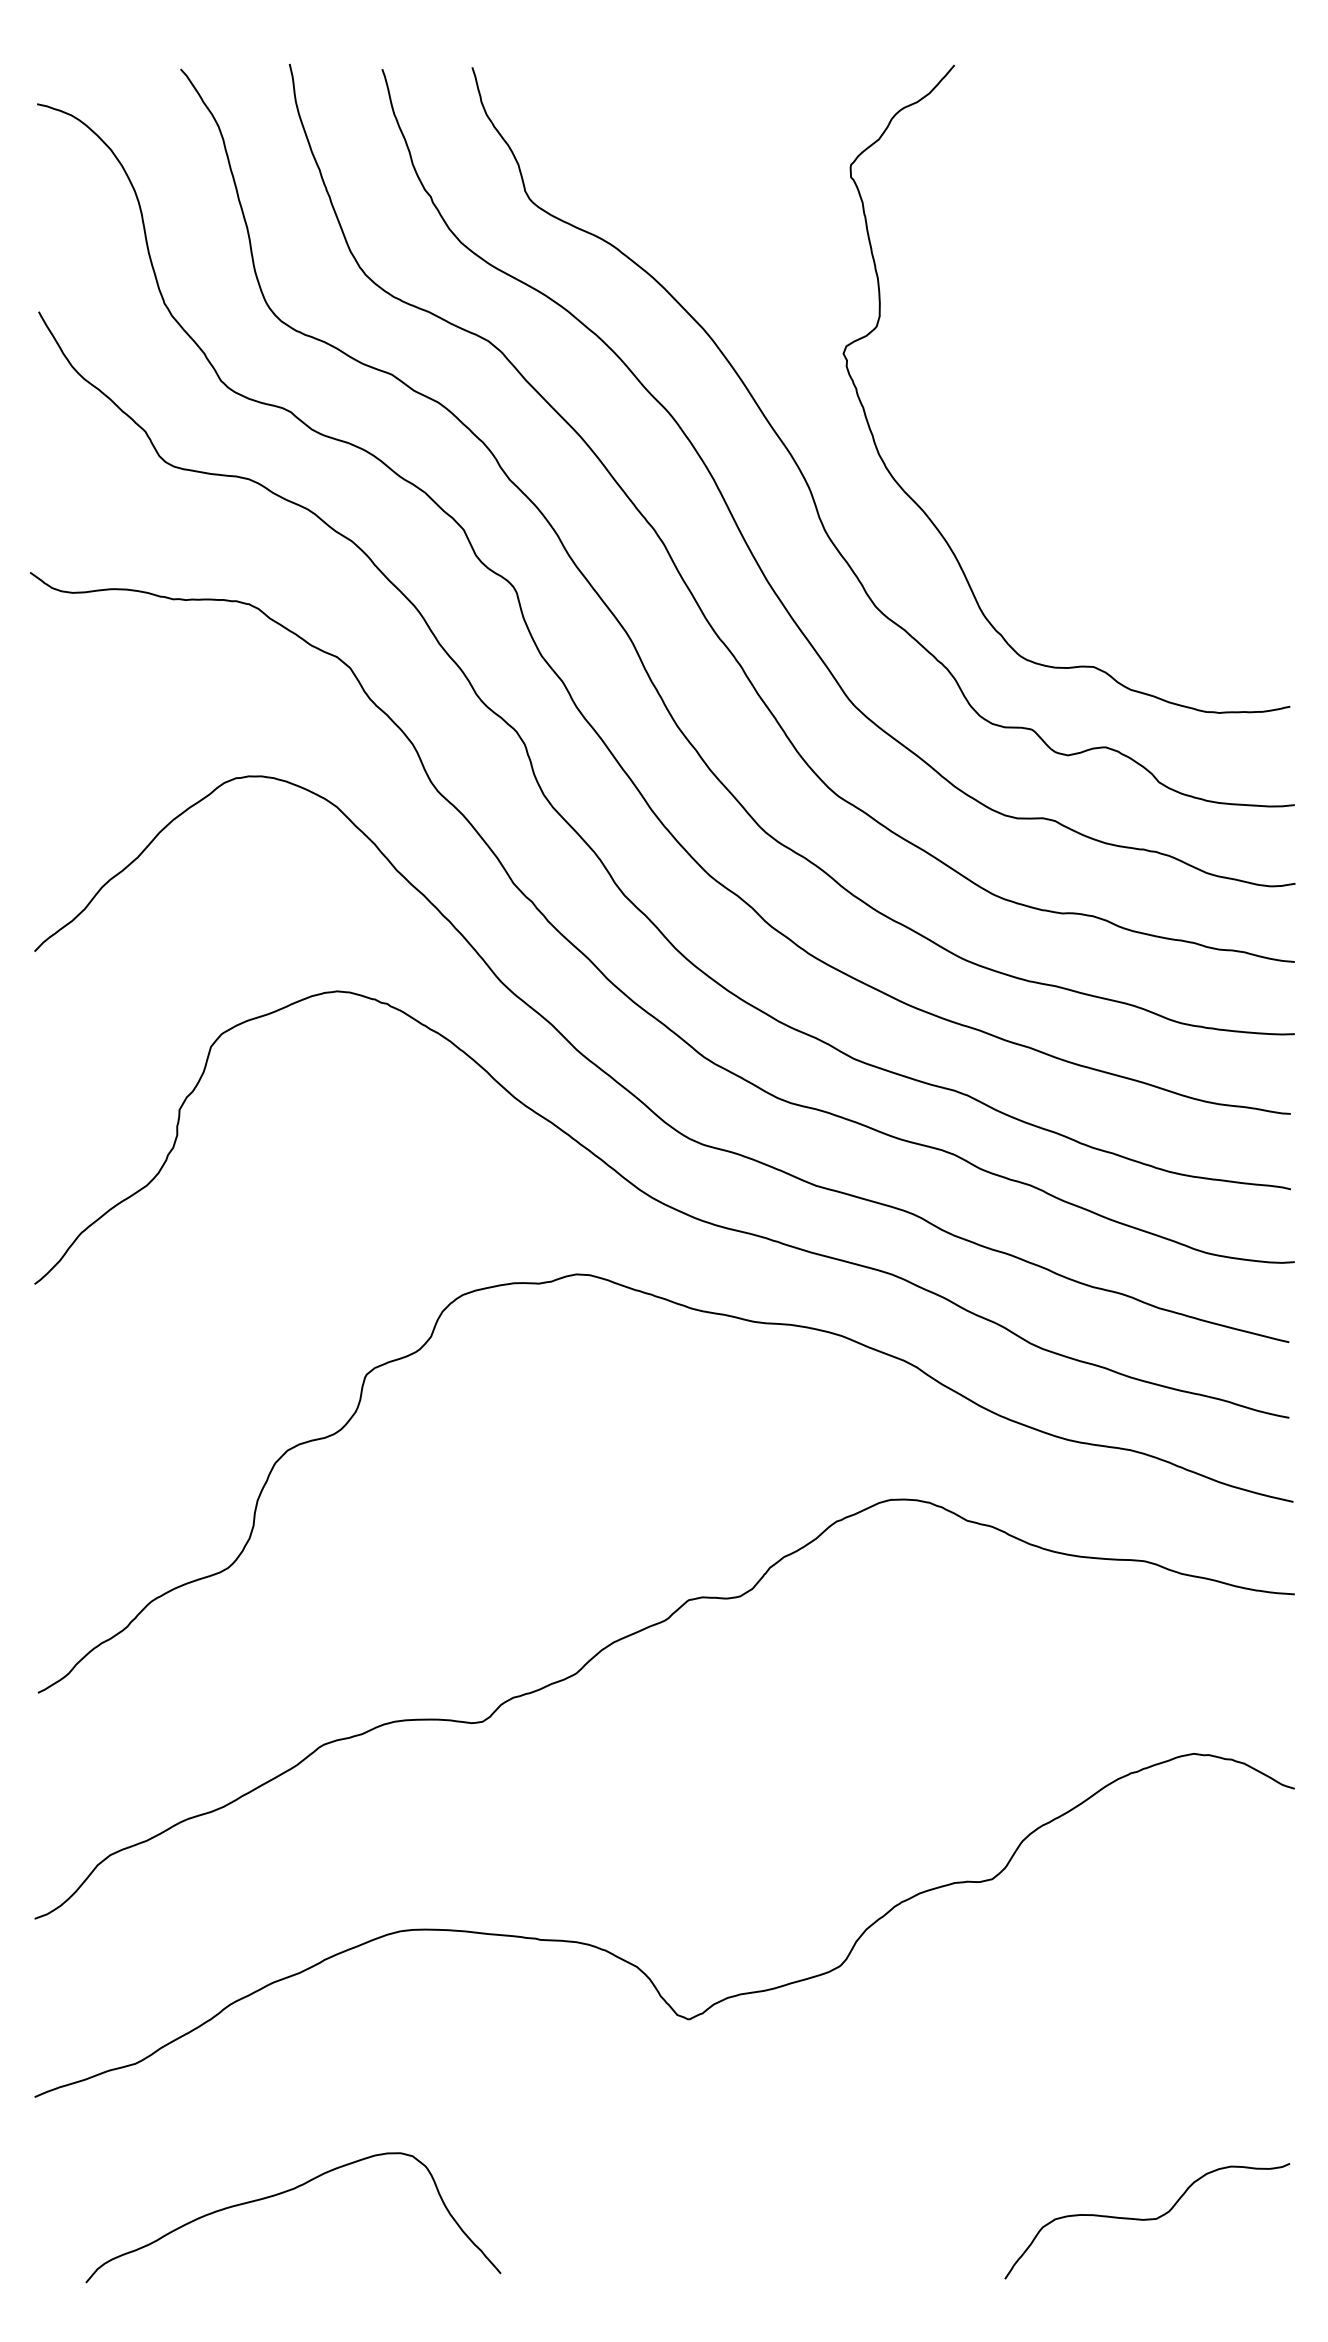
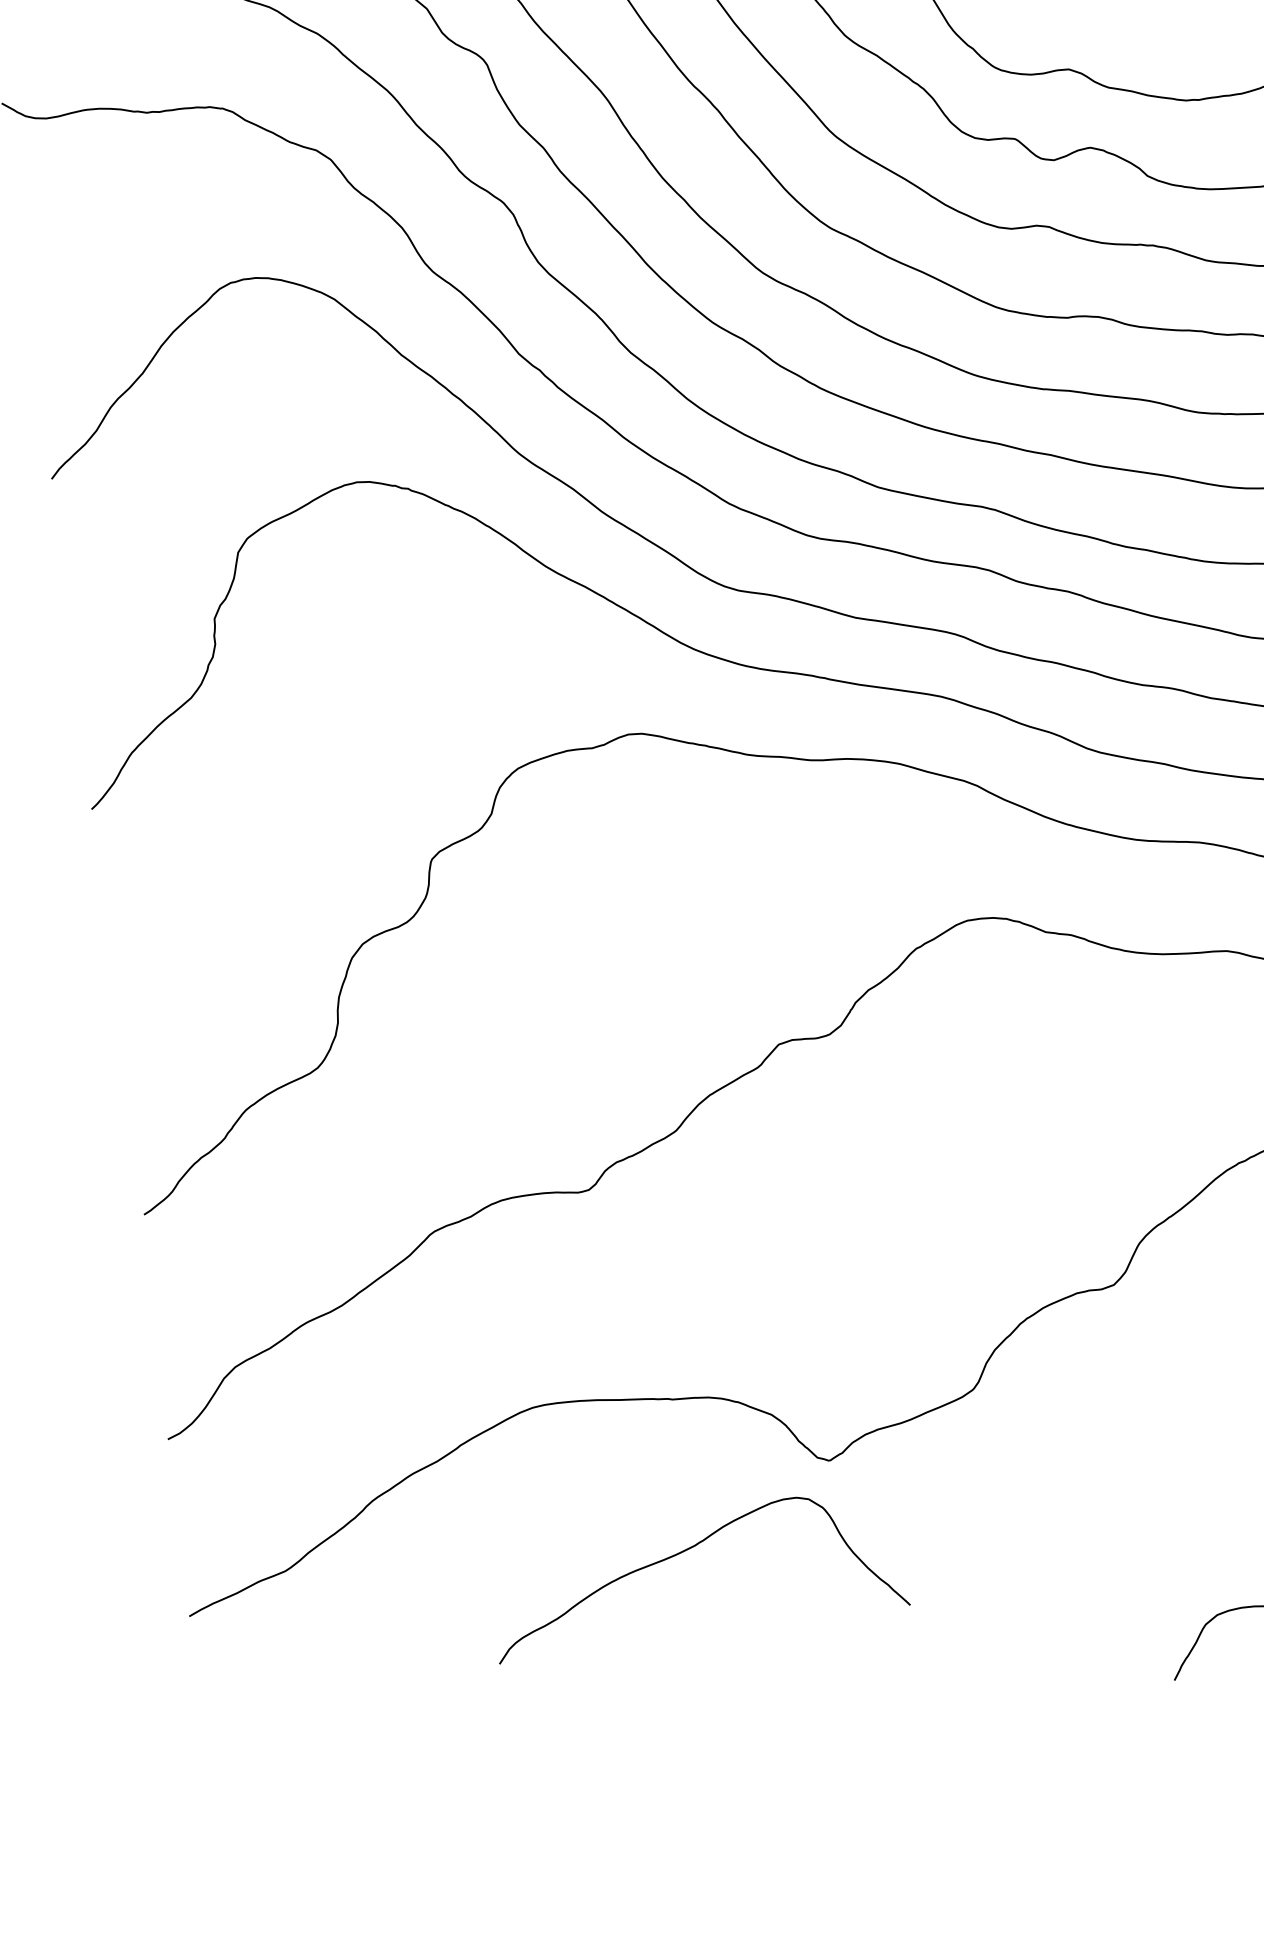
curve: (286, 2192) -> (687, 1550), moved

